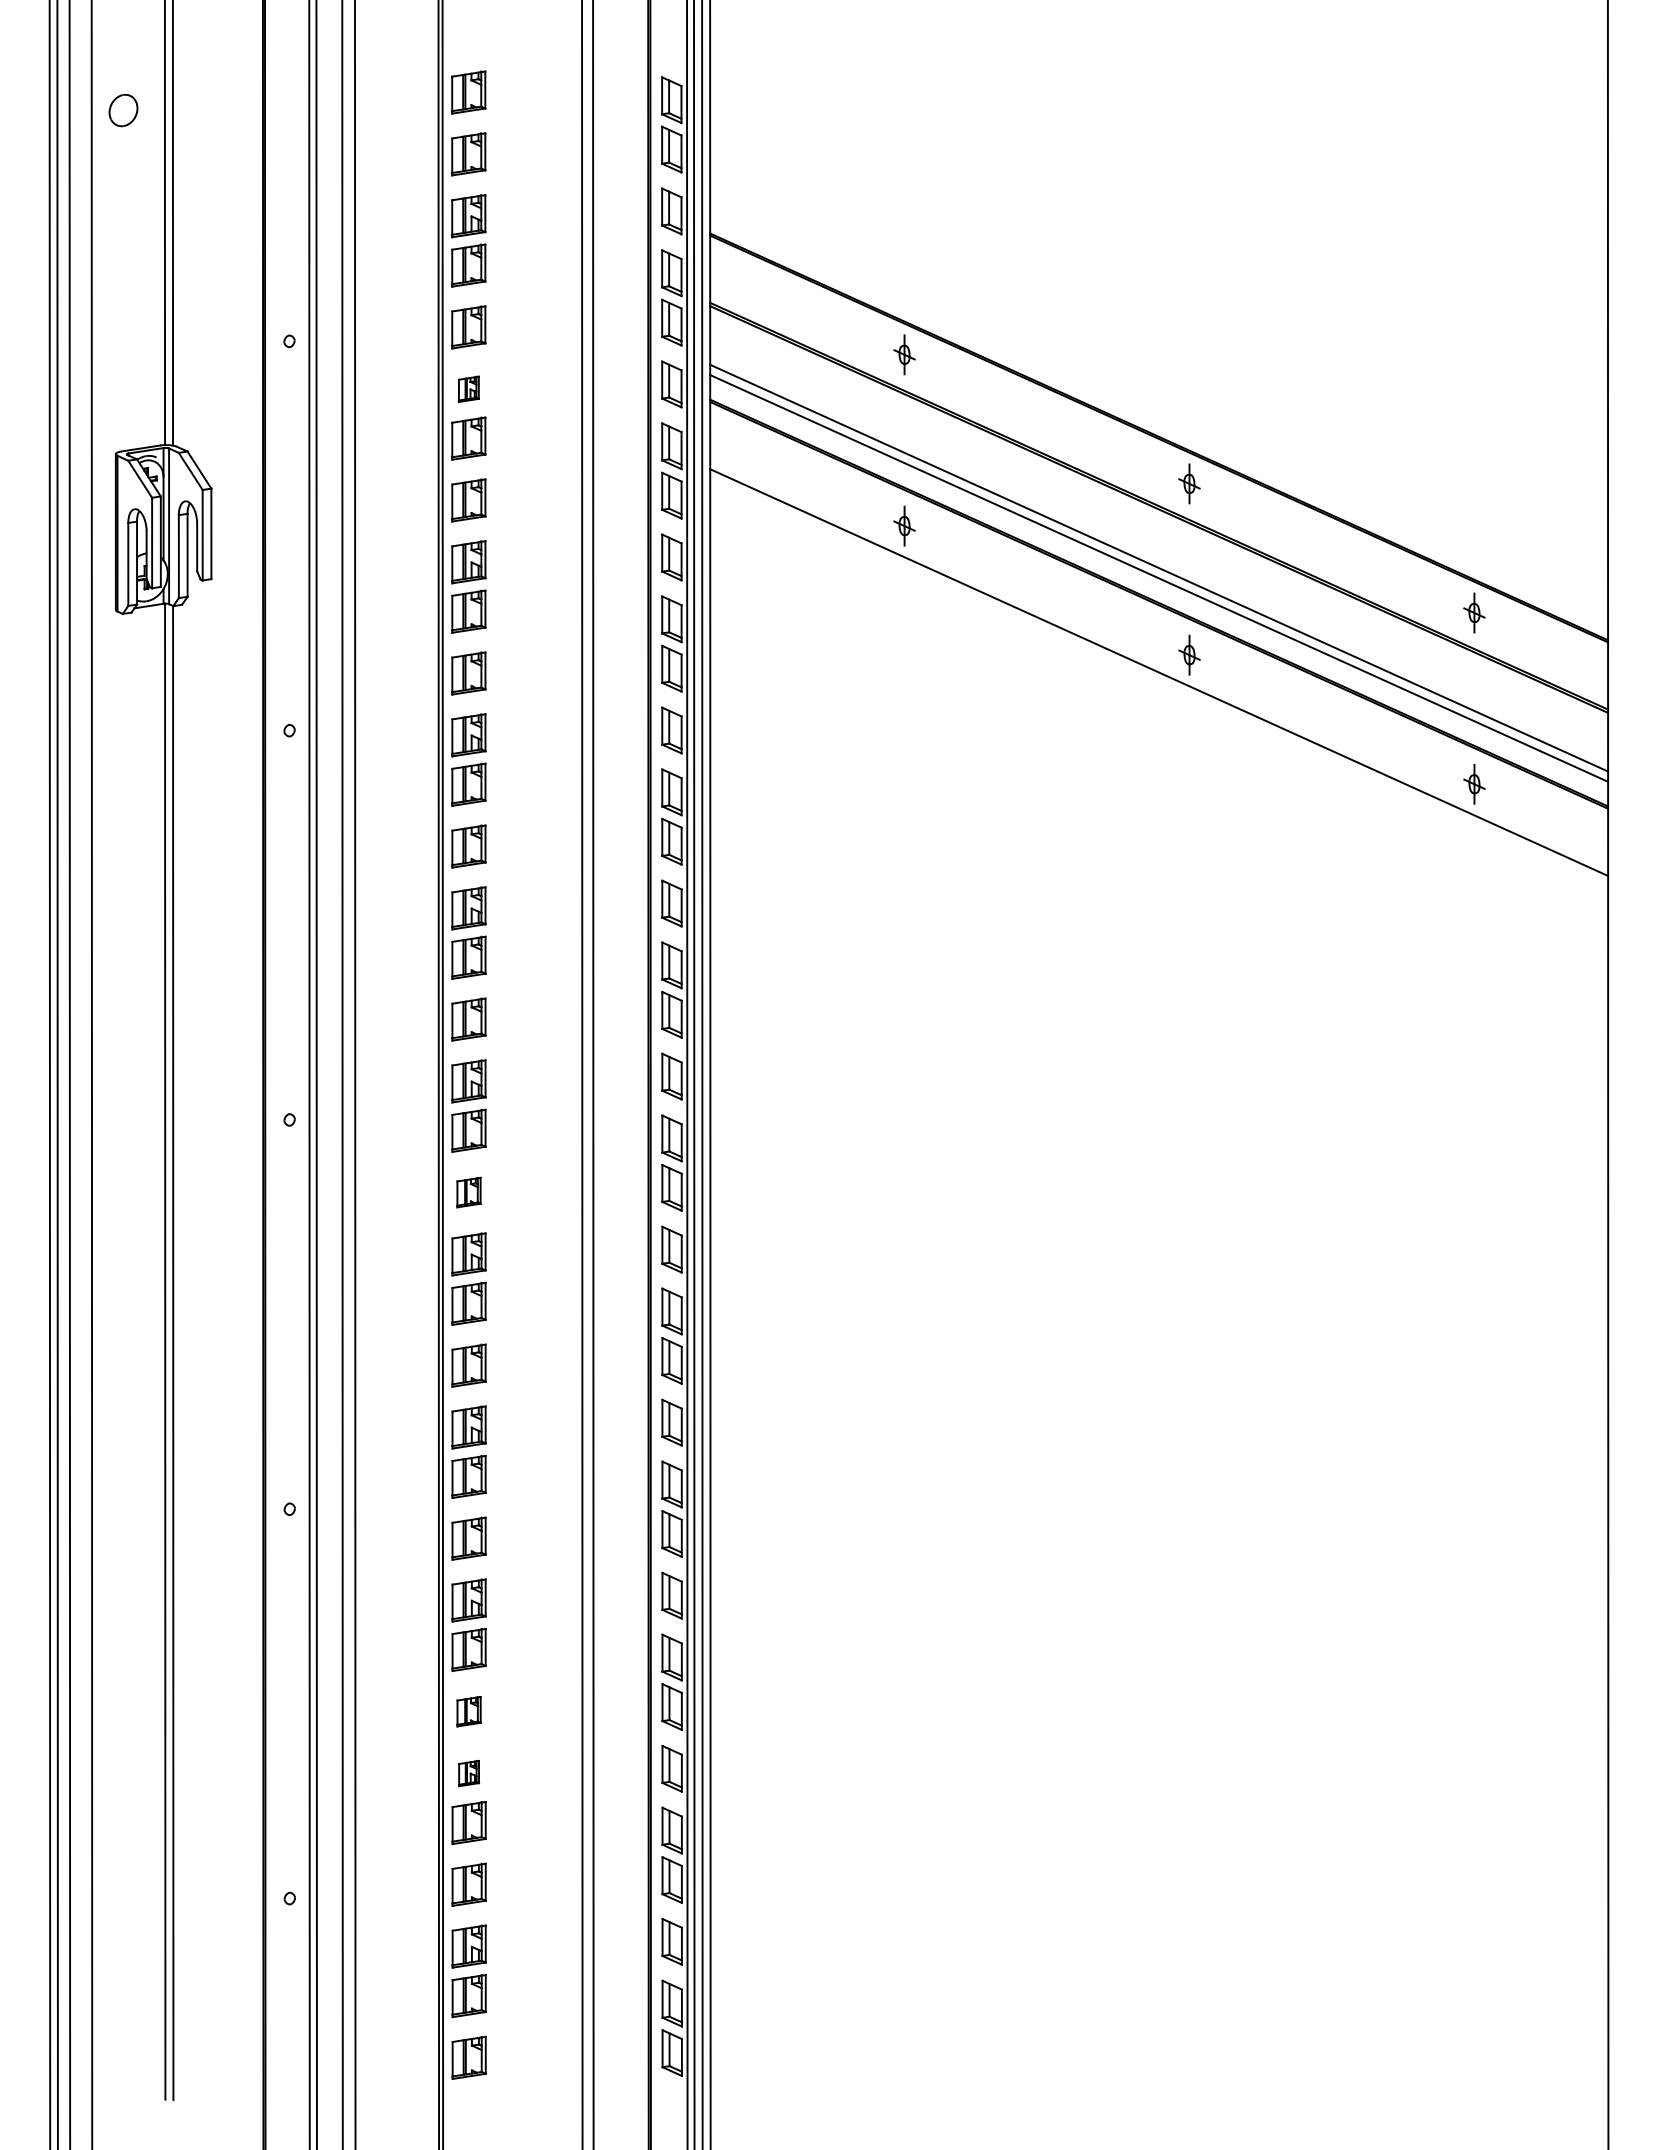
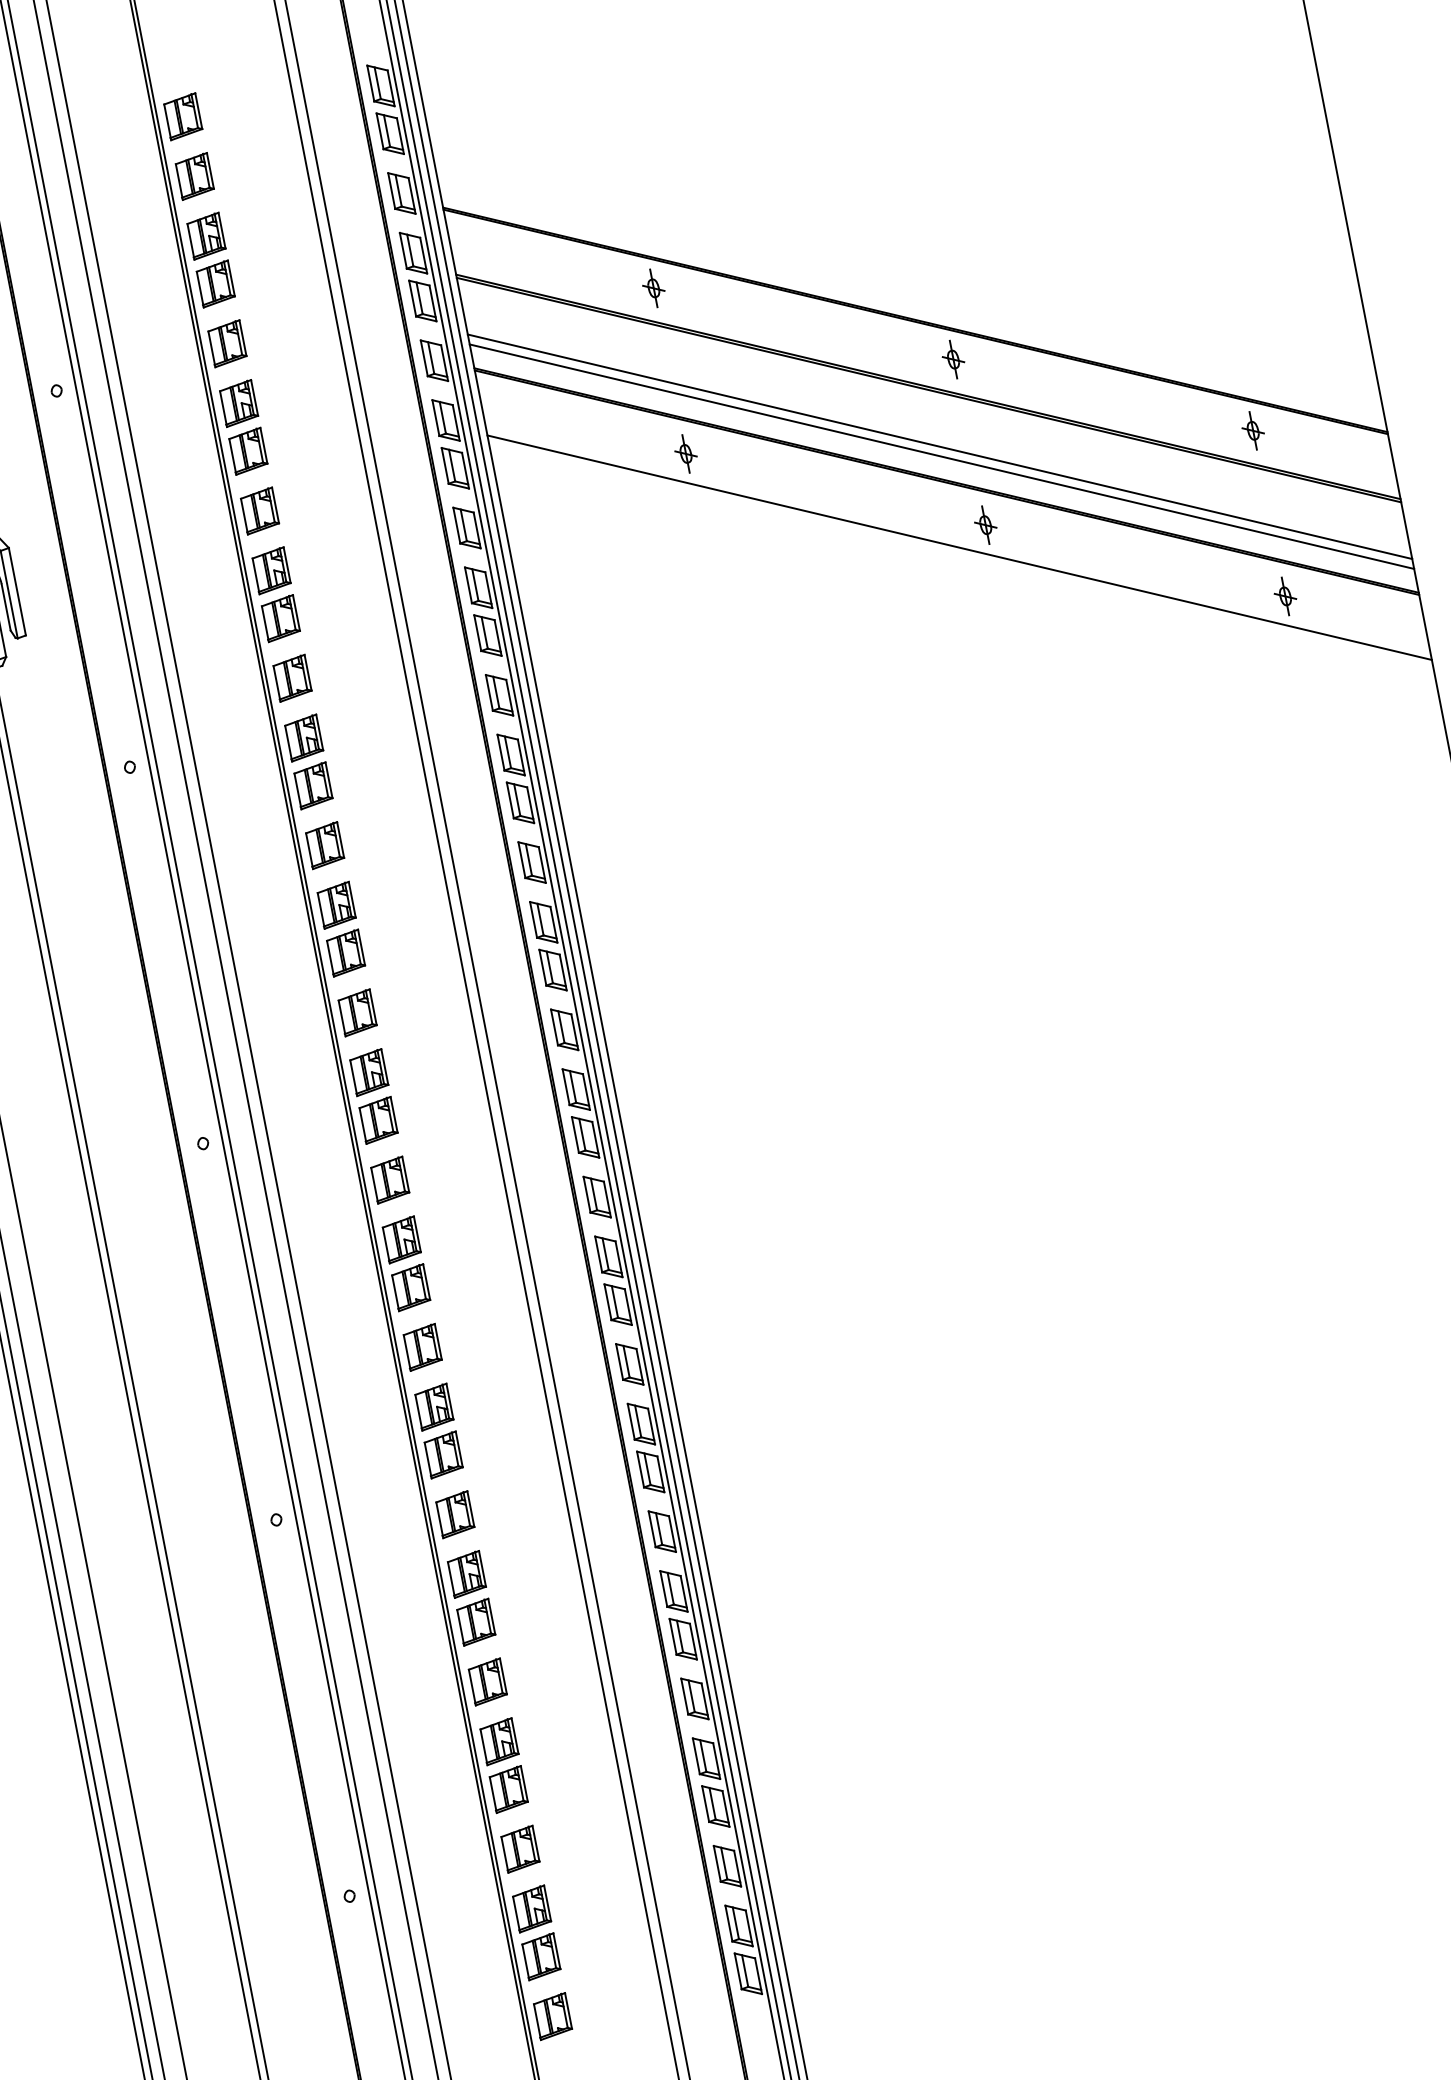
part: (468, 389) -> (238, 403), size x1.67
part: (468, 1192) -> (389, 1180), size x1.43
part: (468, 1711) -> (487, 1681), size x1.43
part: (468, 1773) -> (498, 1741), size x1.67

